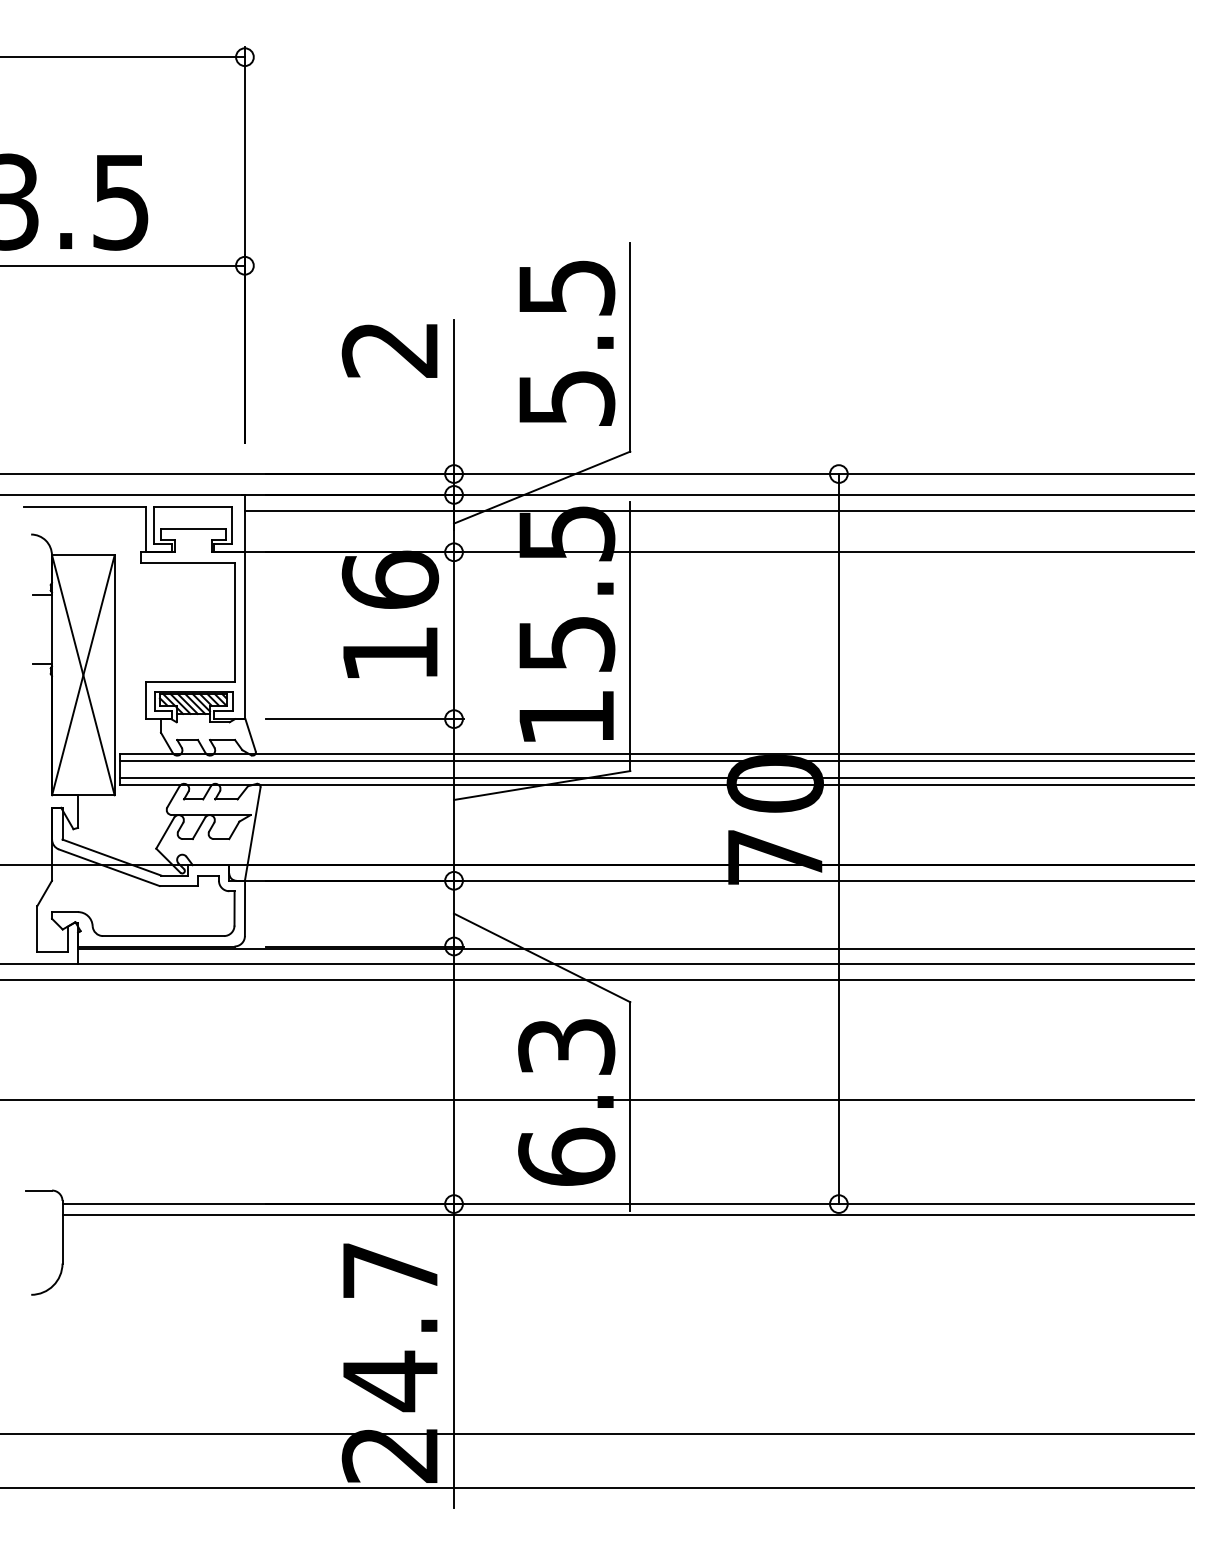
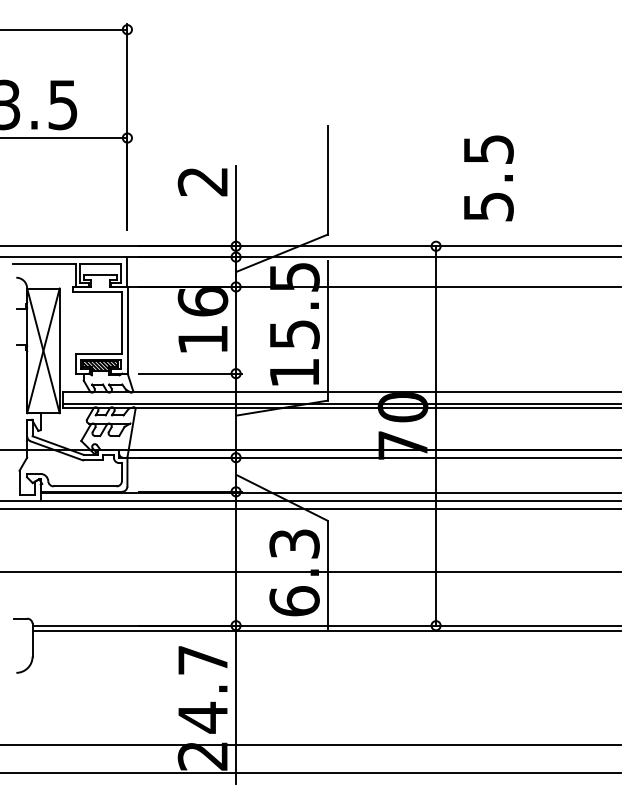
text: (566, 343) -> (488, 178), moved
line: (718, 510) -> (373, 265), removed
line: (656, 761) -> (341, 395), removed

